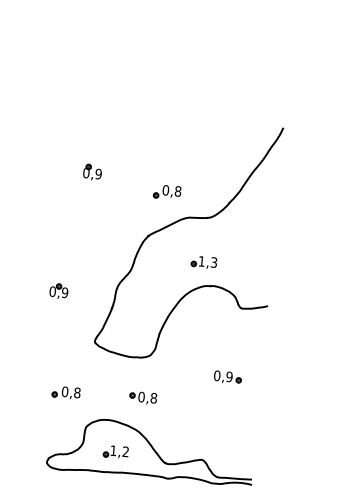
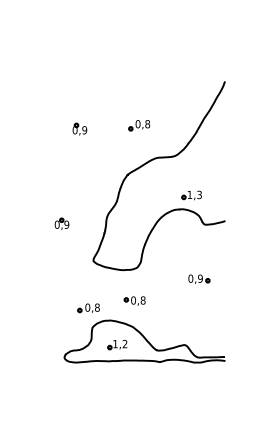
part: (167, 192) -> (139, 125), moved
part: (203, 262) -> (191, 195), moved
part: (65, 392) -> (88, 308), moved

